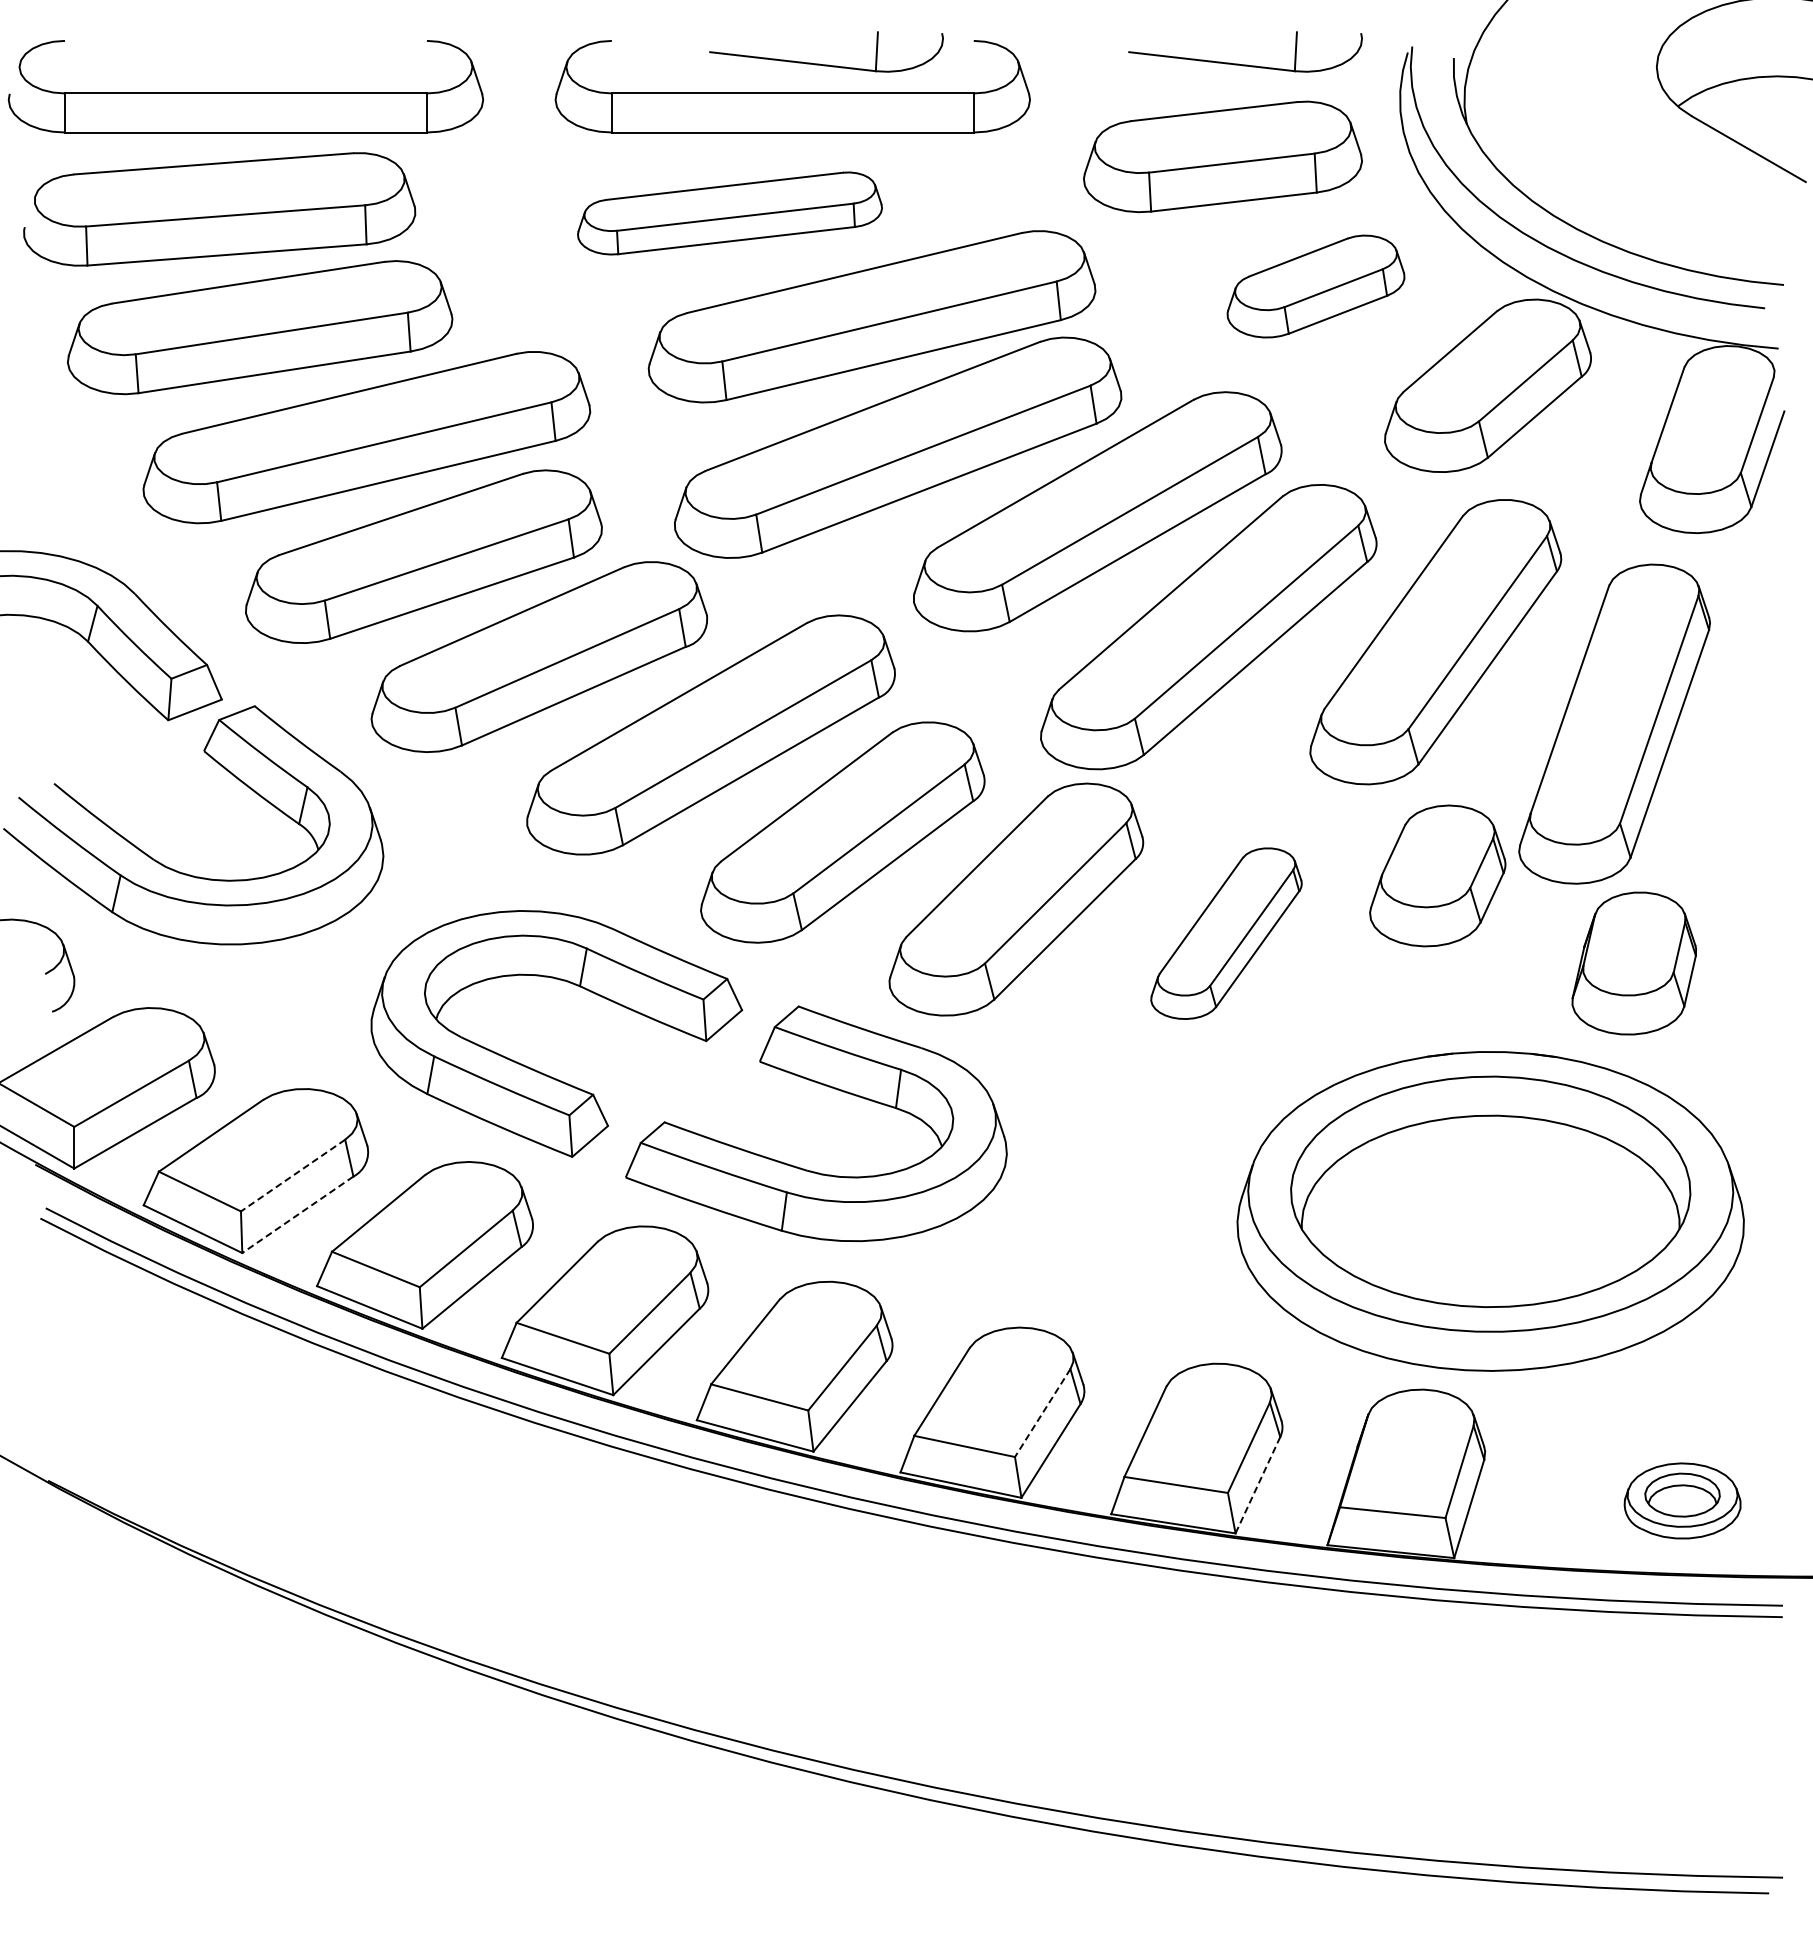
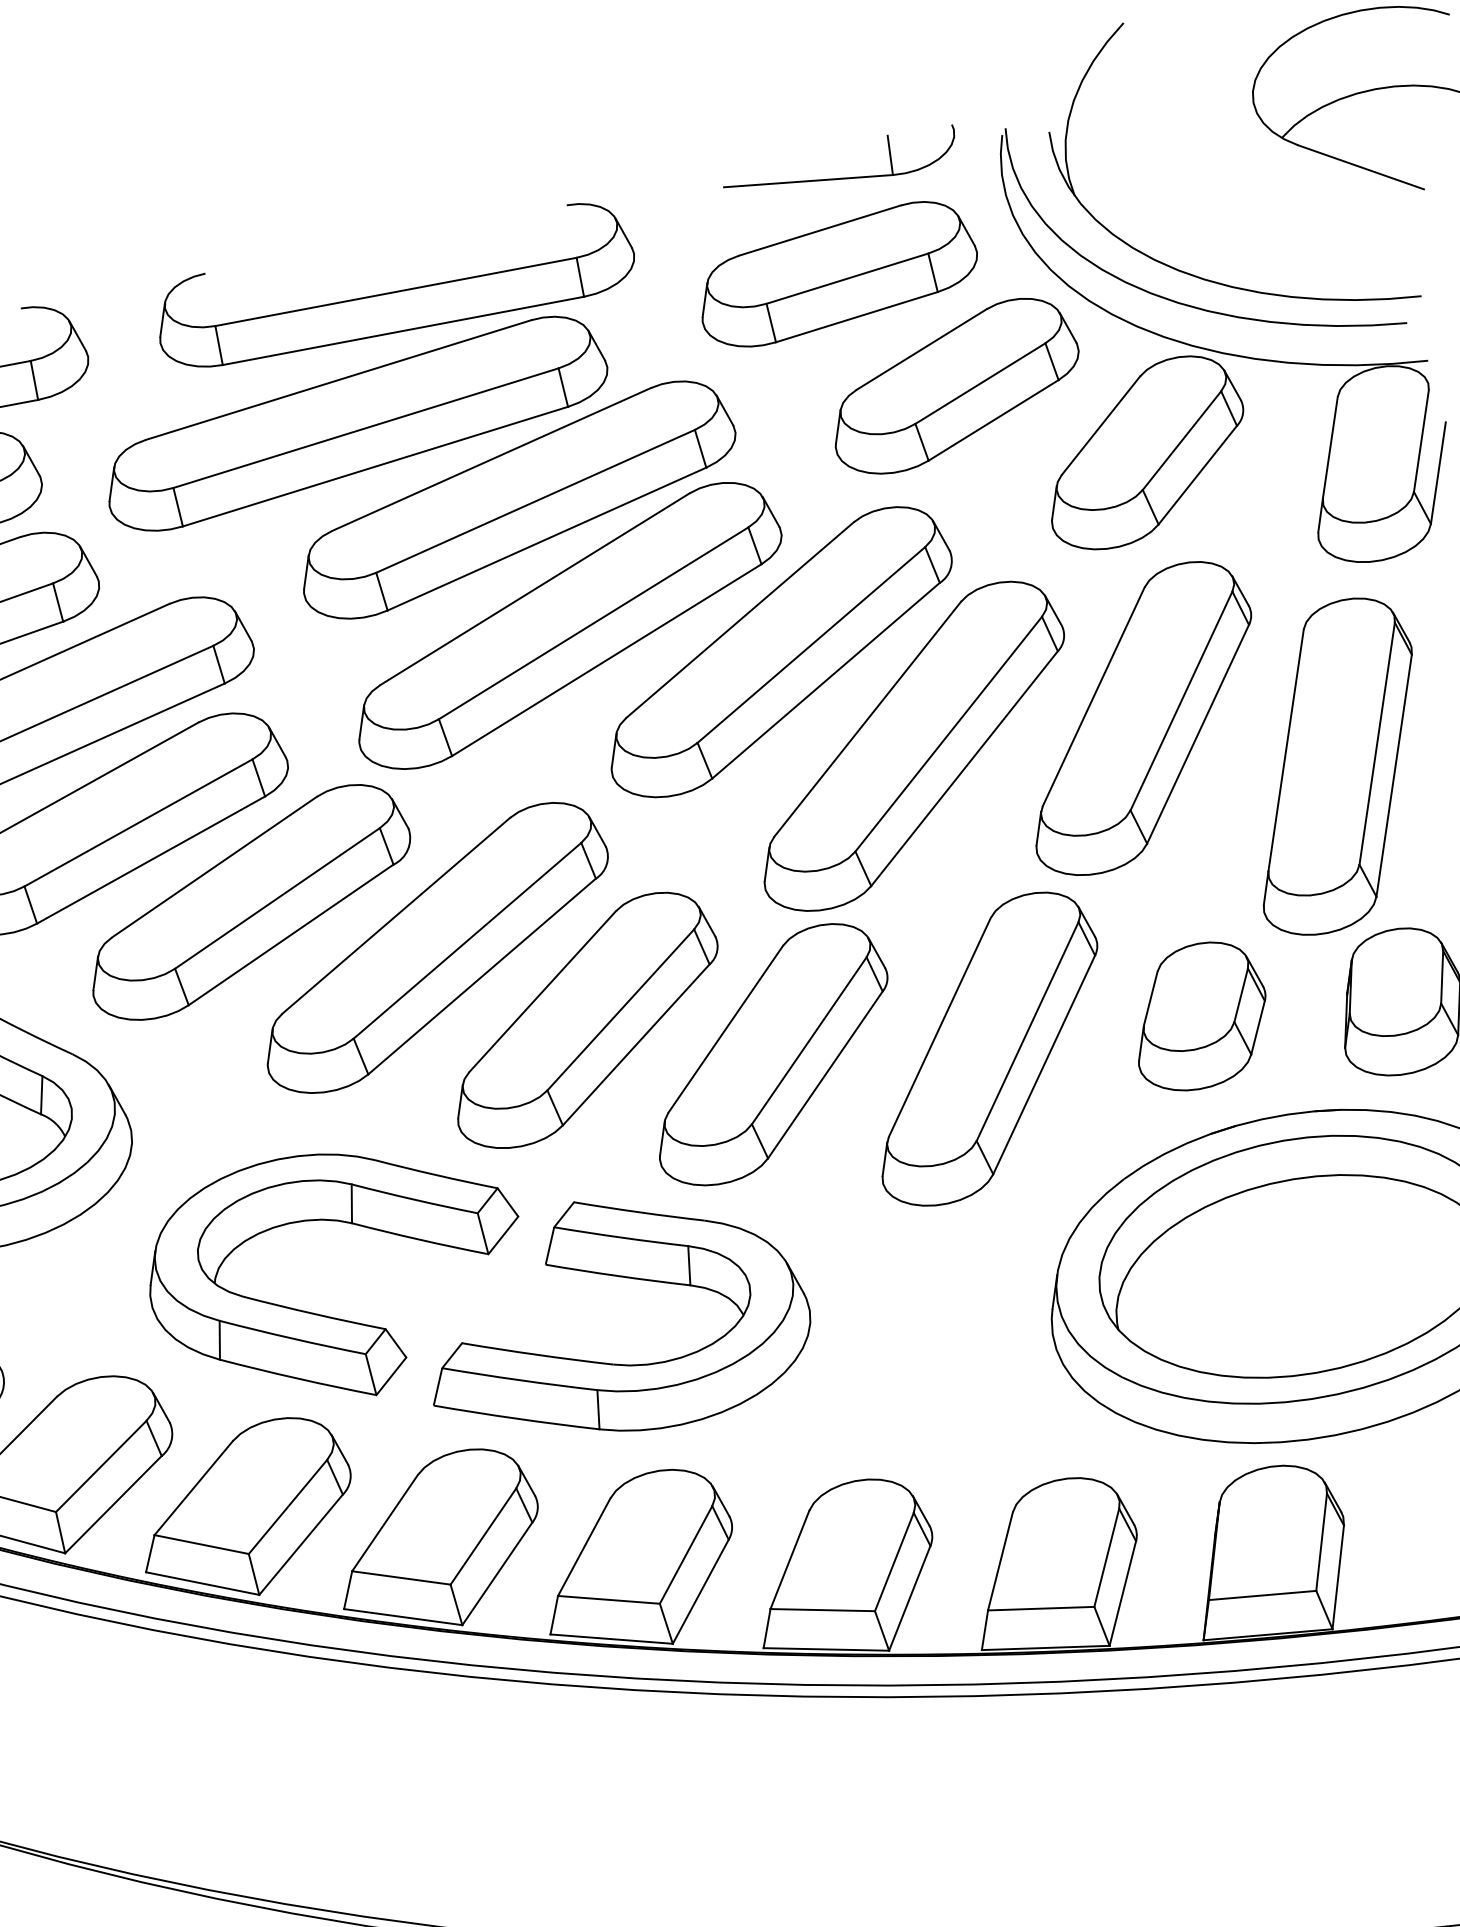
part: (826, 64) -> (424, 256), removed
part: (729, 213) -> (355, 423), size x1.67
part: (1315, 286) -> (954, 386), size x1.43
part: (1437, 875) -> (1199, 1015), moved
part: (1226, 933) -> (987, 1048), size x1.67
line: (292, 1175) -> (100, 1466), dashed -> solid
line: (297, 1215) -> (113, 1505), dashed -> solid
line: (1042, 1413) -> (894, 1562), dashed -> solid
line: (1257, 1485) -> (1122, 1593), dashed -> solid

